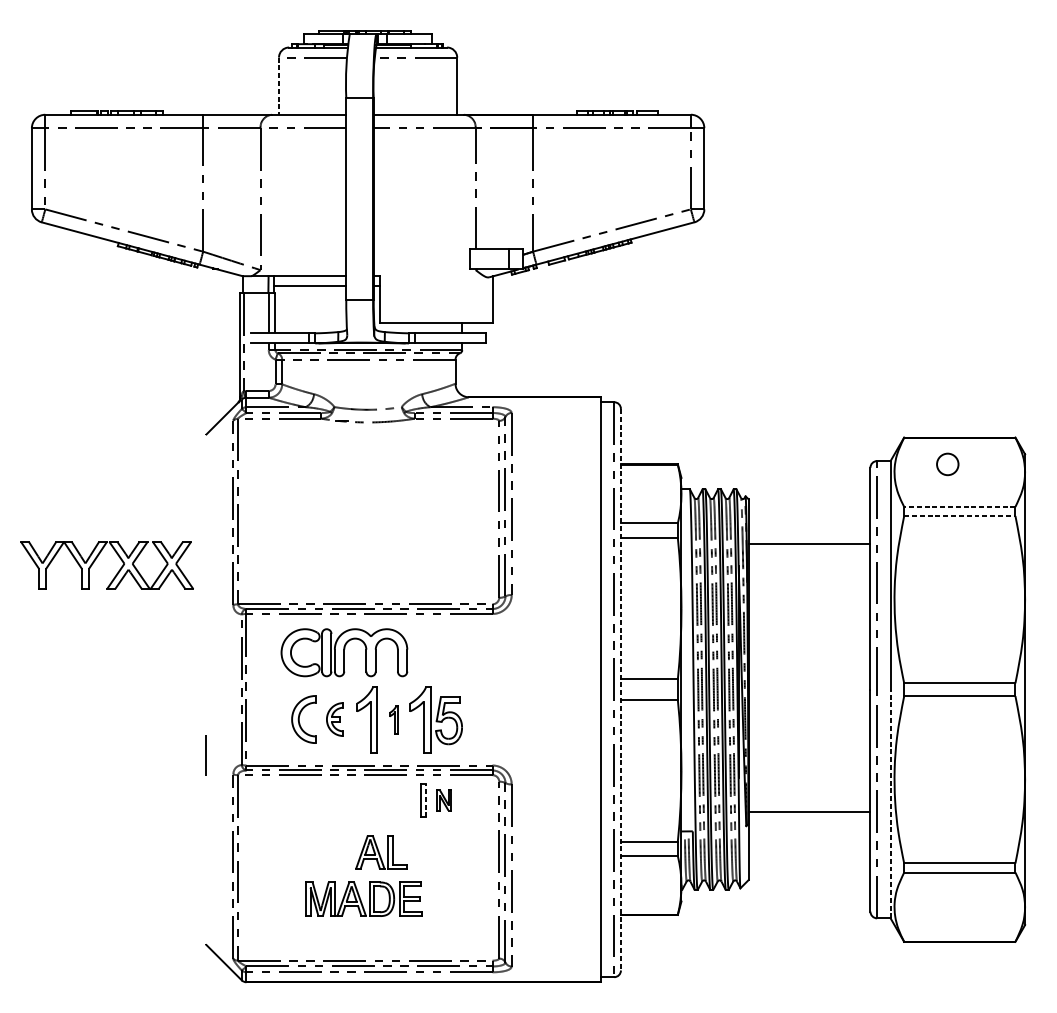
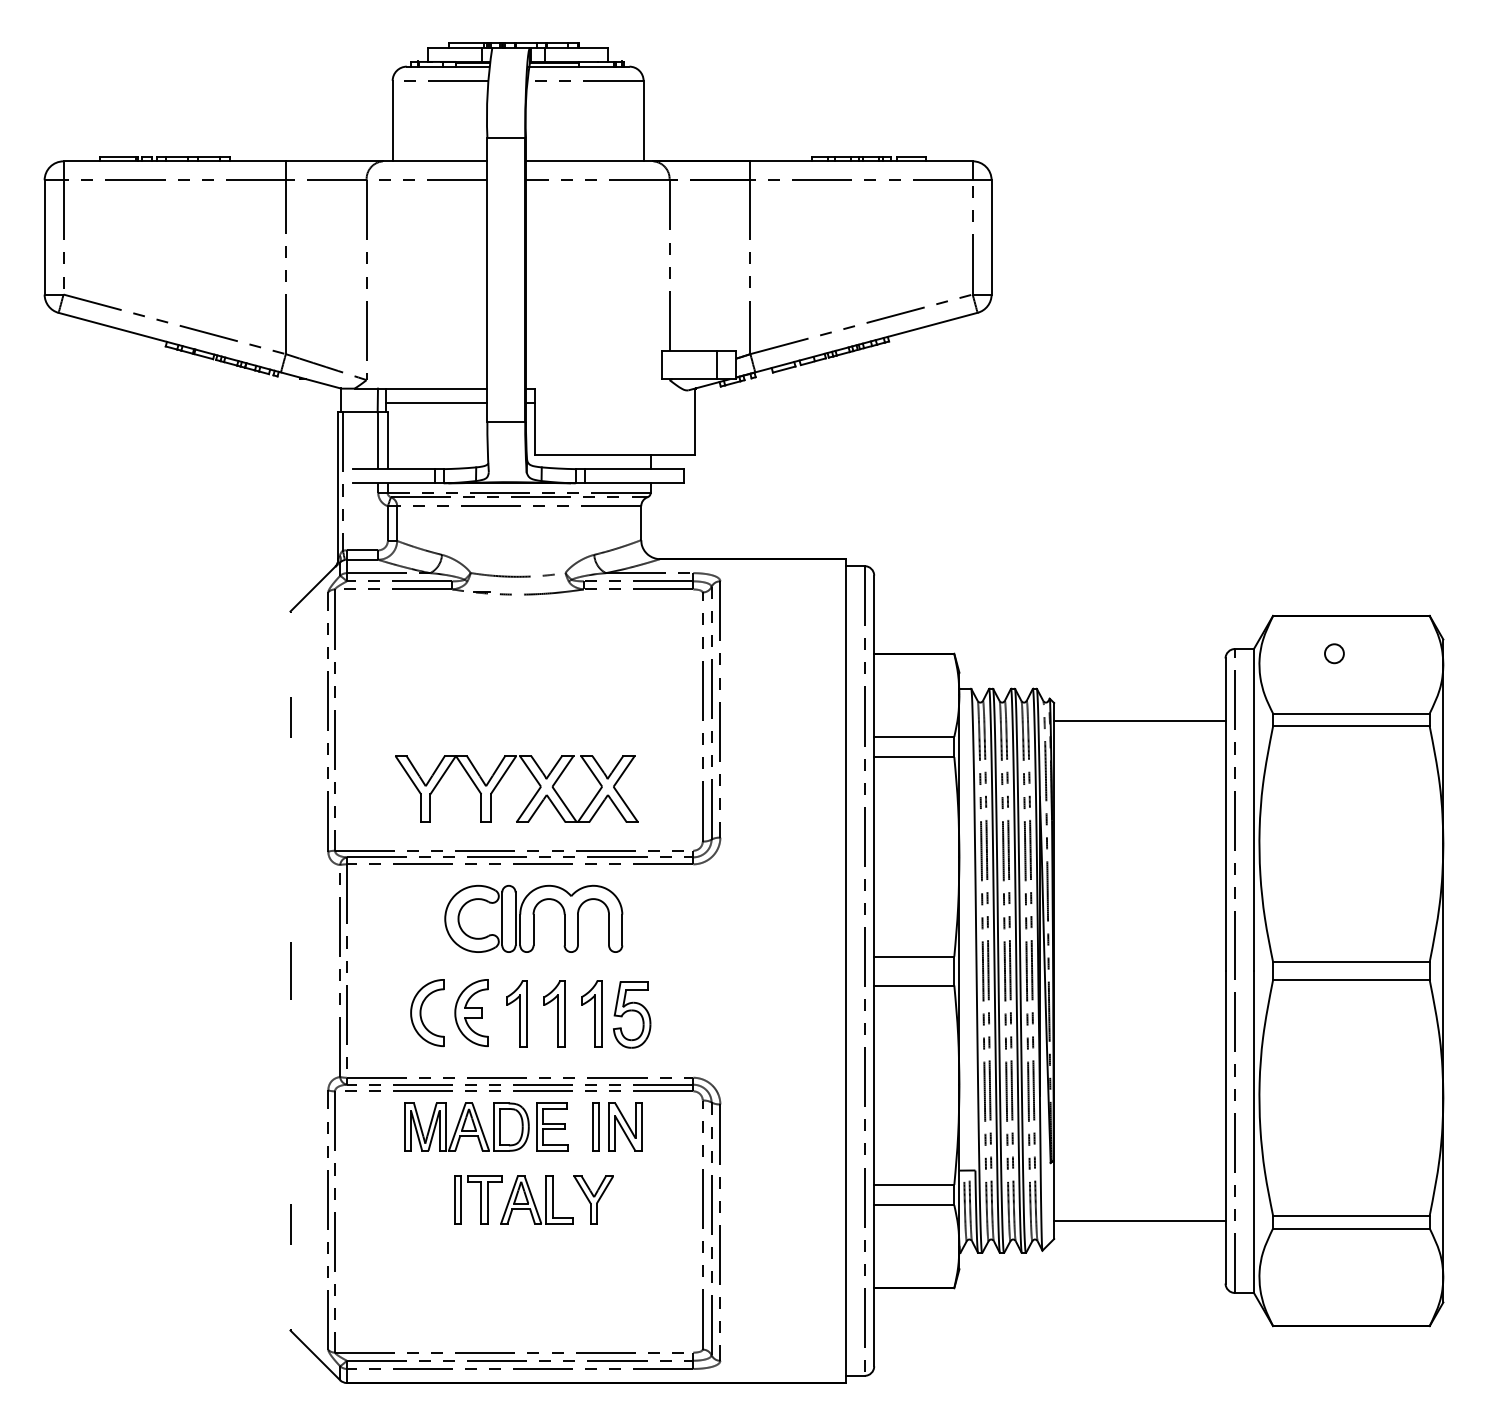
line: (278, 86) -> (392, 121), dashed -> solid
circle: (947, 464) -> (1333, 653), size x0.62
line: (959, 506) -> (1350, 713), dashed -> solid
line: (206, 509) -> (290, 717), added
line: (959, 516) -> (1351, 726), dashed -> solid
line: (809, 543) -> (1139, 721), moved
part: (96, 559) -> (501, 780), moved
part: (344, 652) -> (533, 918), moved
line: (621, 690) -> (874, 971), dashed -> solid
part: (334, 719) -> (471, 1012), size x1.43
part: (366, 719) -> (516, 1013), size x0.71
part: (393, 719) -> (554, 1013), size x1.67
part: (420, 719) -> (591, 1013), size x0.71
line: (206, 755) -> (290, 970), moved
line: (425, 800) -> (599, 1127), dashed -> solid
part: (444, 800) -> (625, 1126), size x1.67
line: (890, 804) -> (1253, 1132), dashed -> solid
line: (809, 812) -> (1139, 1220), moved
part: (339, 851) -> (478, 1199), added
part: (421, 851) -> (593, 1199), added
line: (206, 869) -> (290, 1224), added
part: (364, 898) -> (486, 1126), moved

